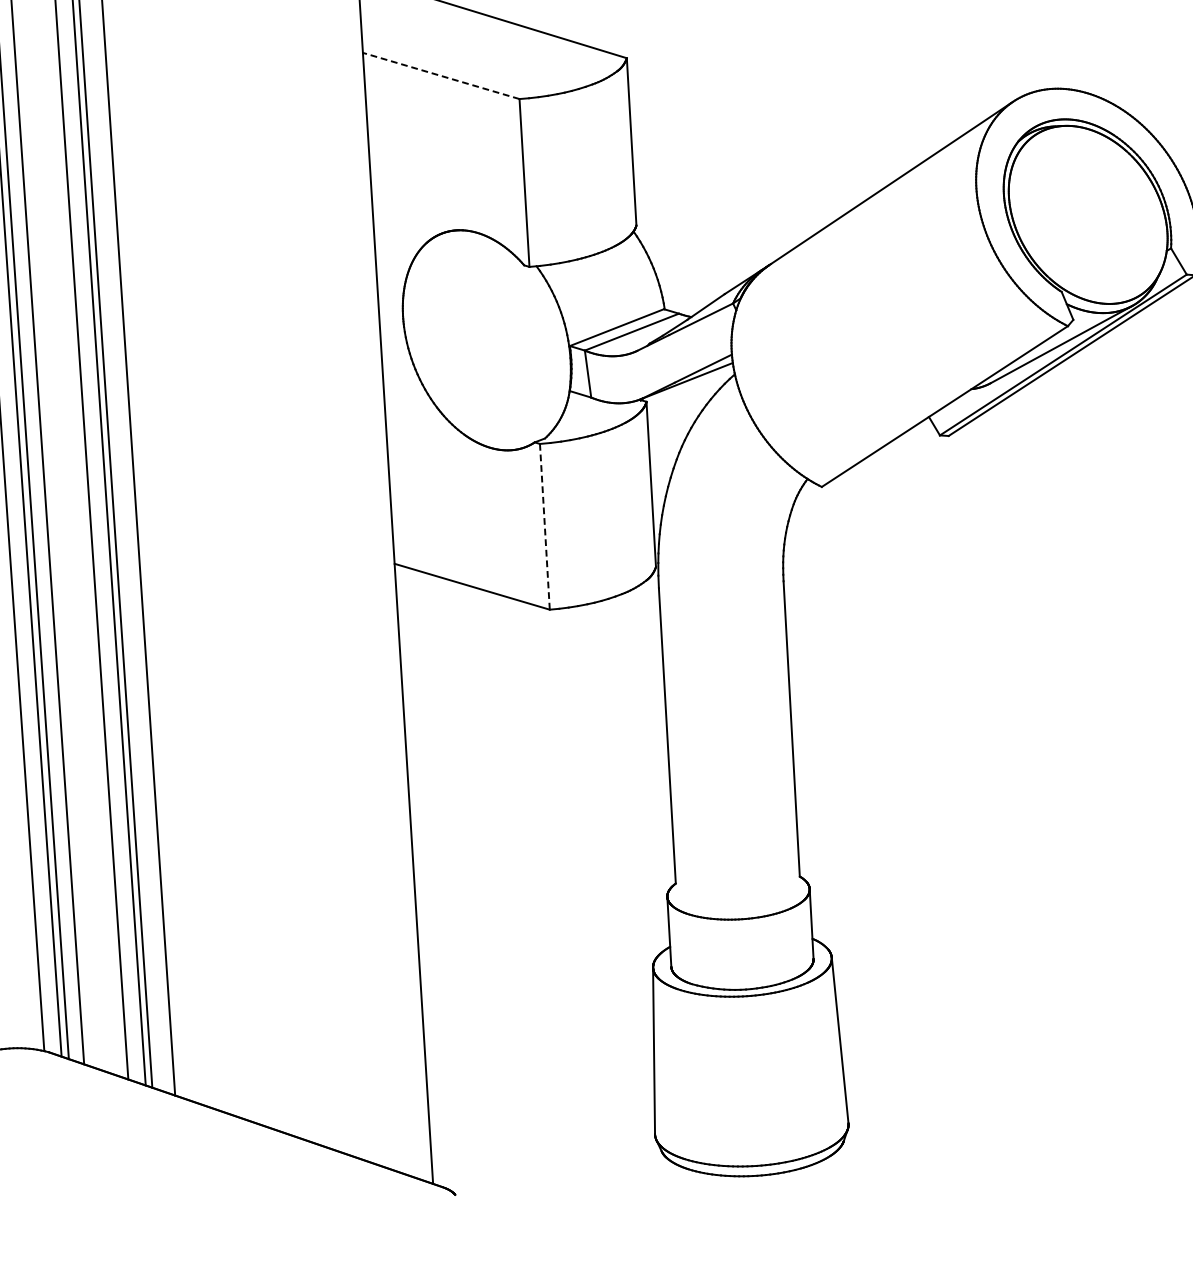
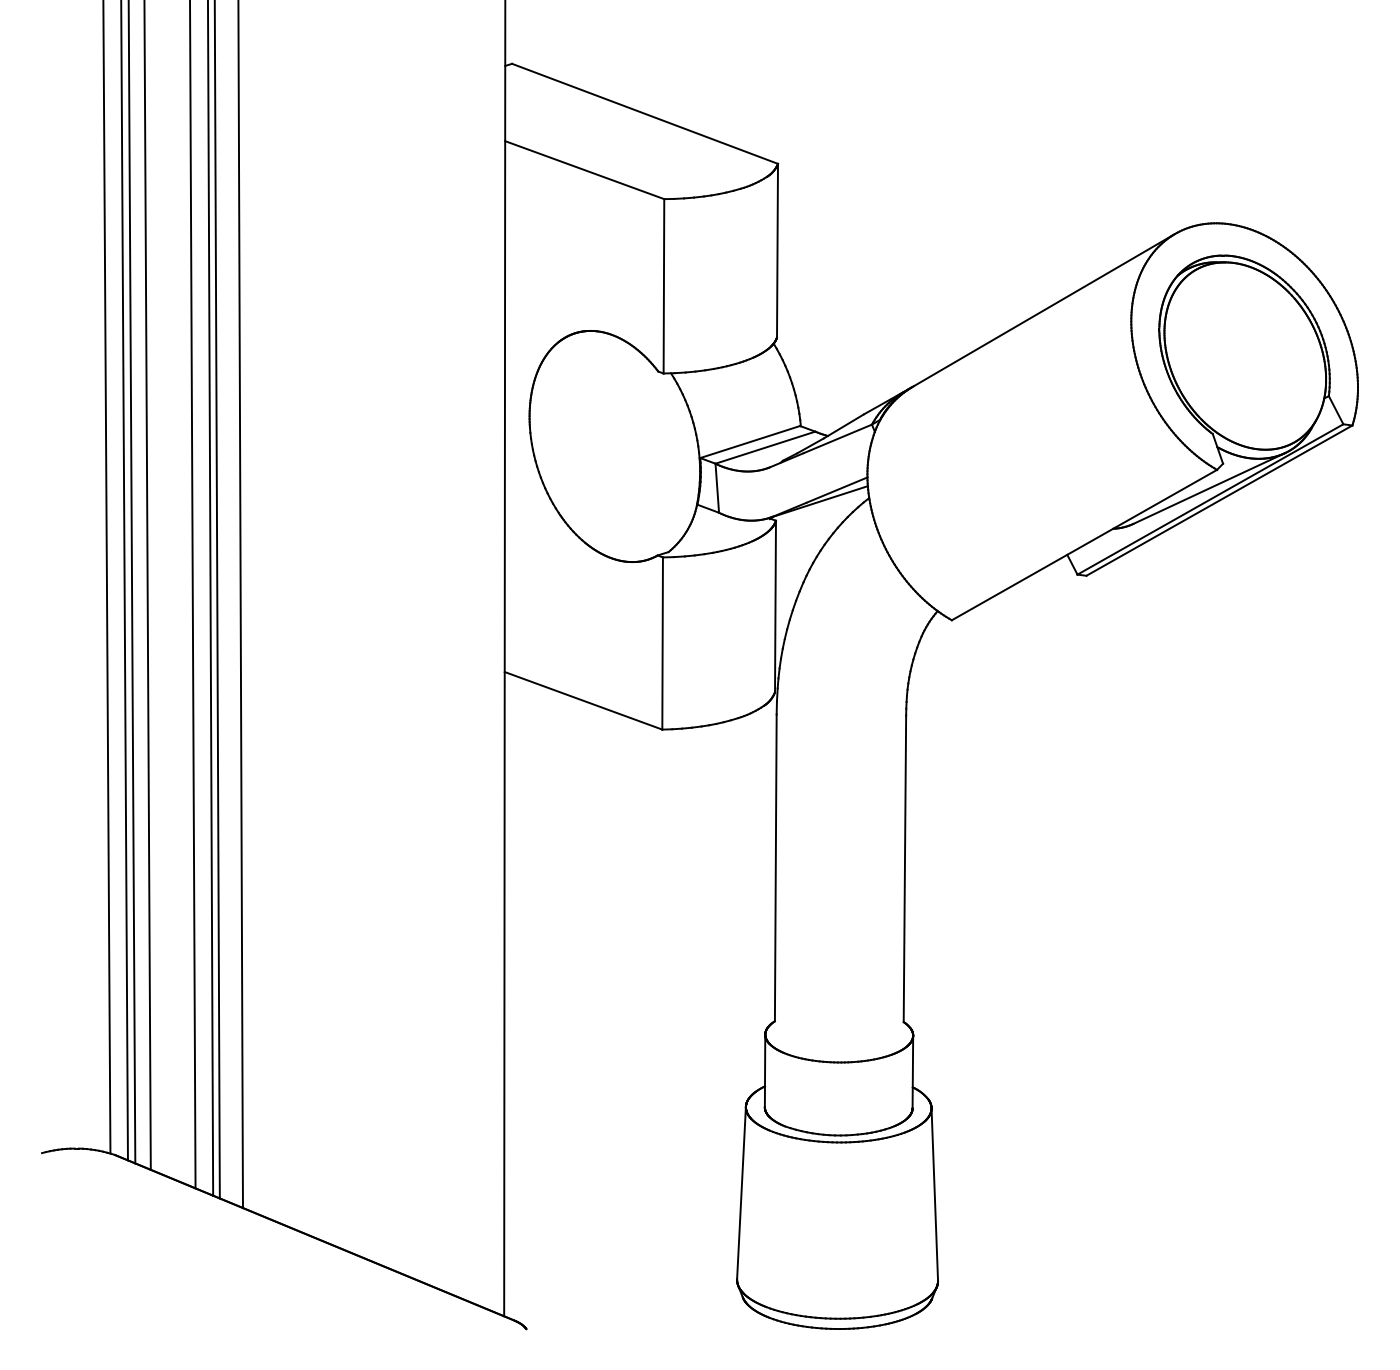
line: (441, 76) -> (584, 170), dashed -> solid
line: (544, 527) -> (662, 644), dashed -> solid

